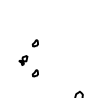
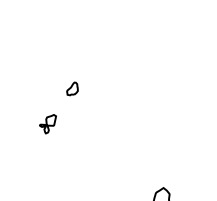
part: (34, 73) -> (70, 150), removed

